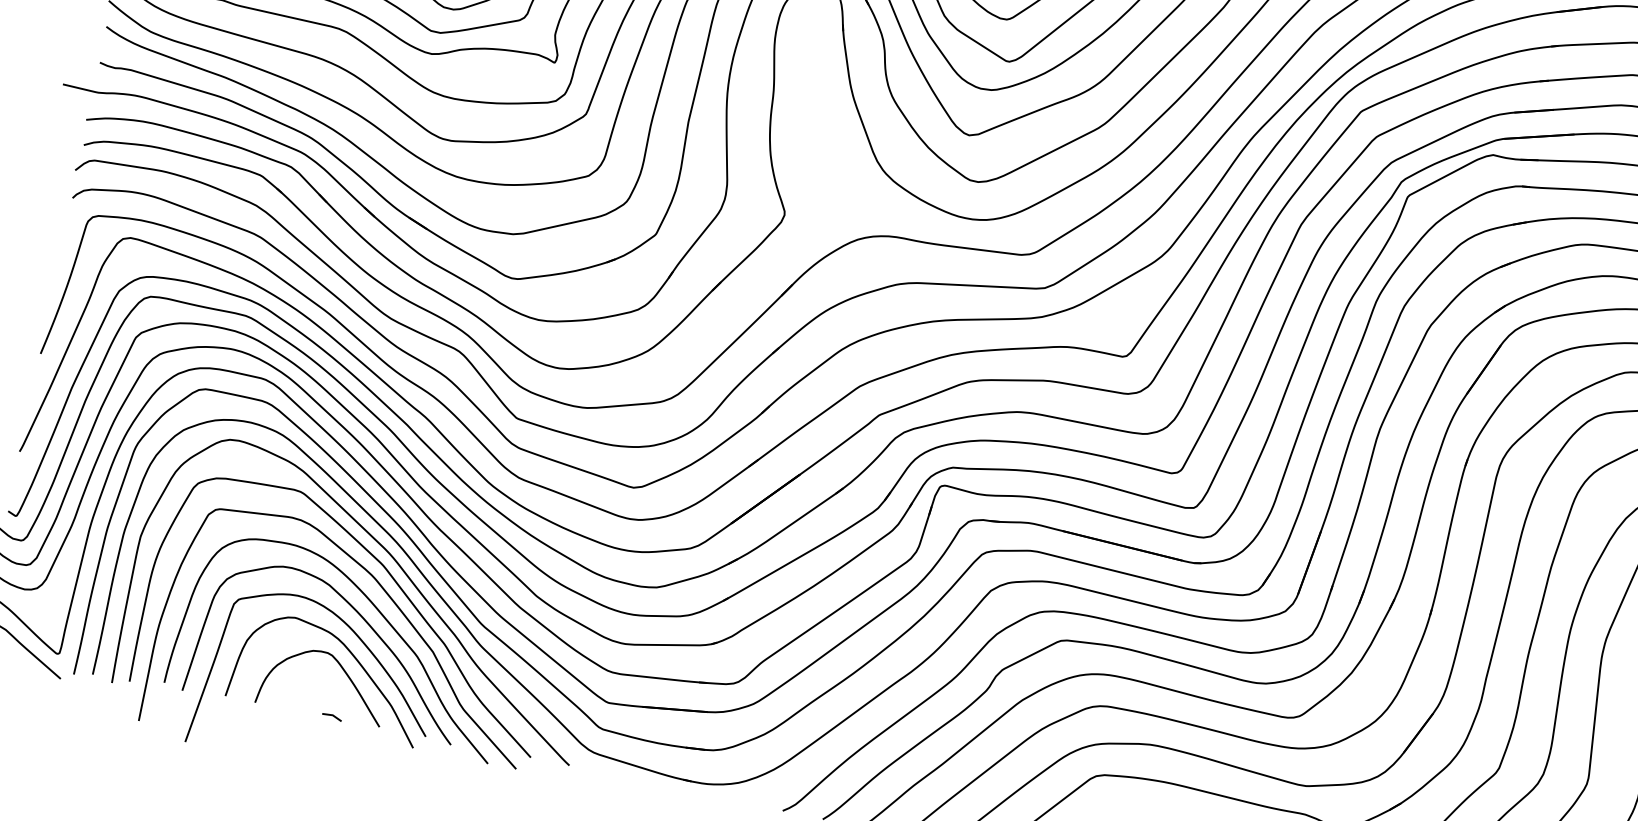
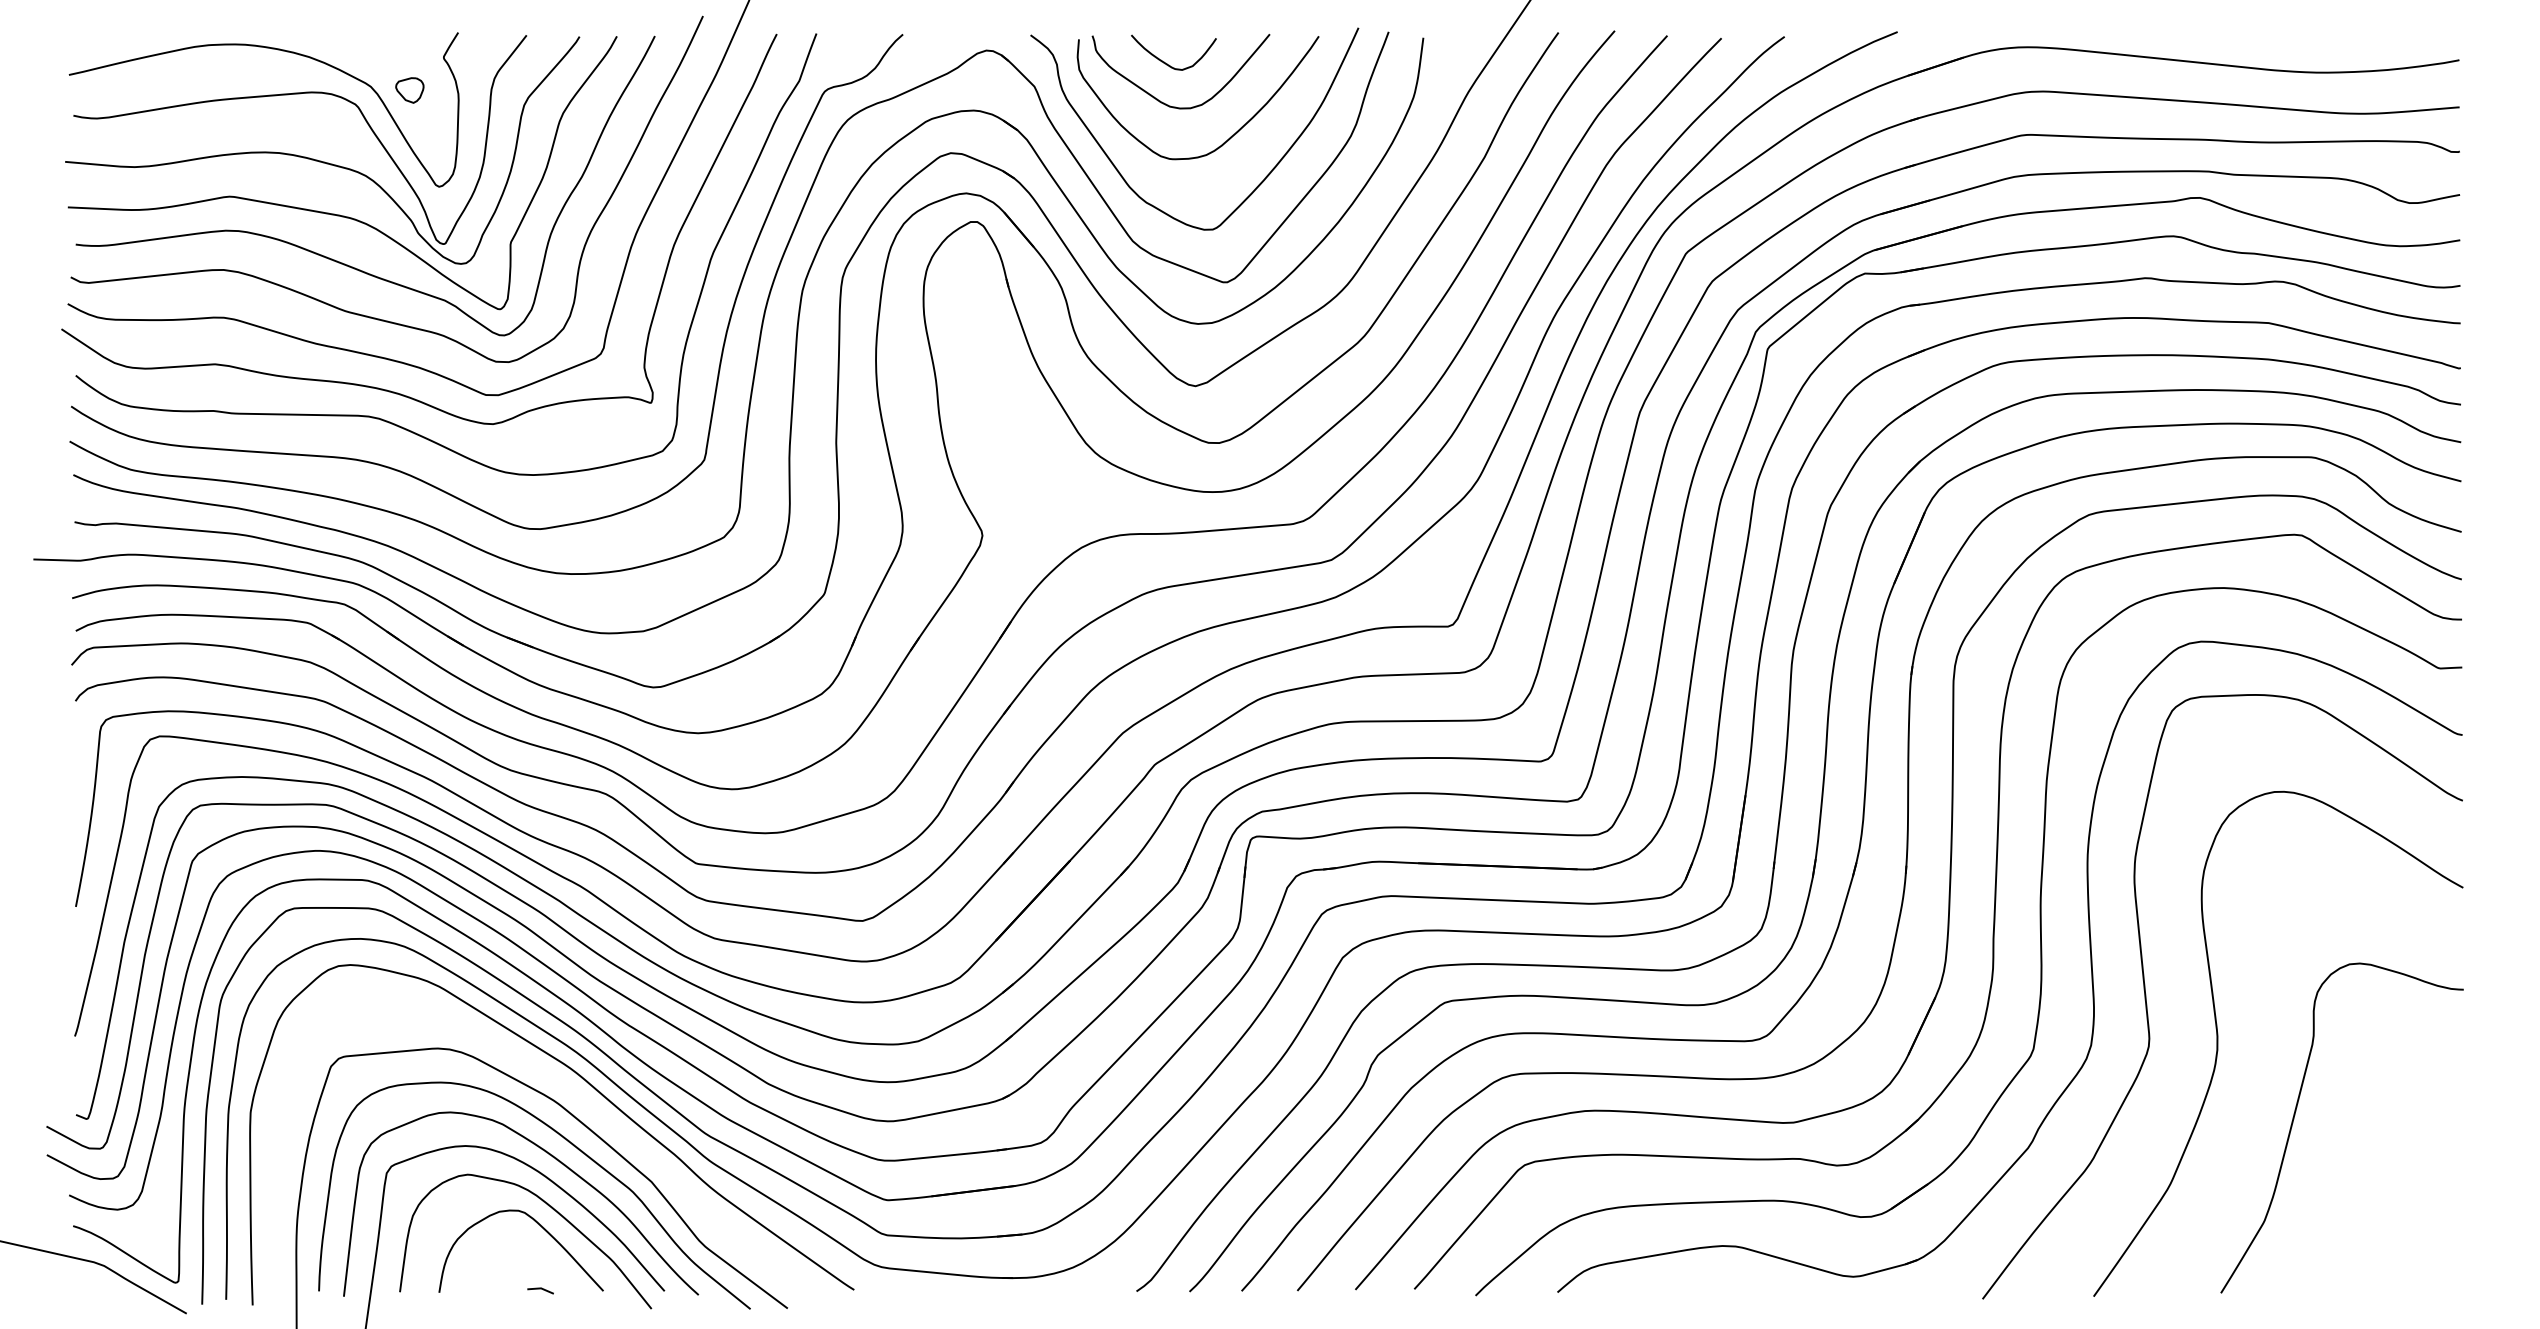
curve: (392, 578) -> (580, 1099), removed

